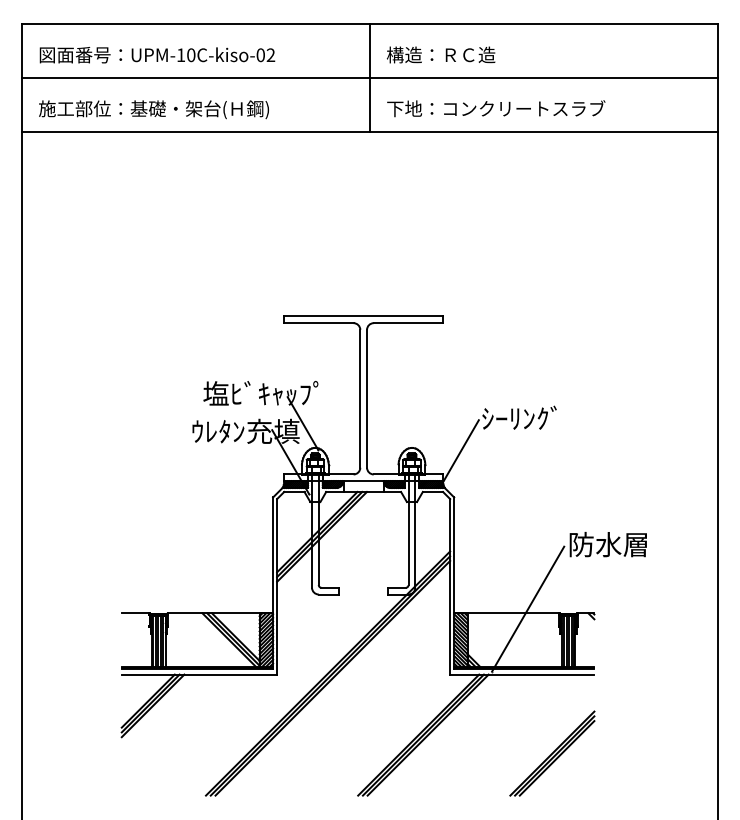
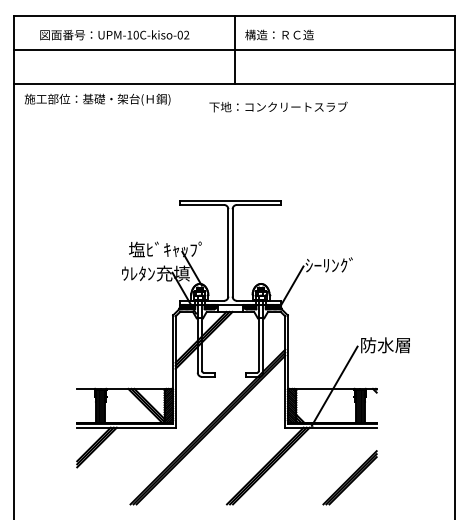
text: (156, 55) -> (114, 35), moved
text: (496, 107) -> (278, 106), moved
text: (153, 109) -> (97, 99), moved

